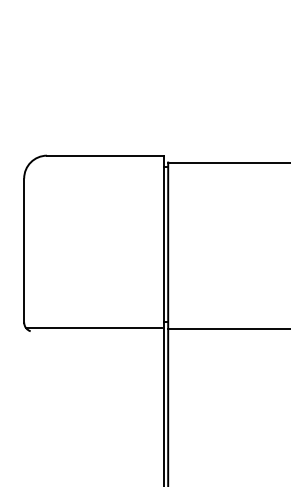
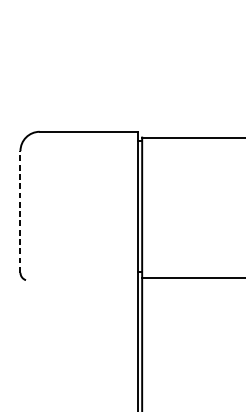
line: (24, 250) -> (20, 211), solid -> dashed
line: (93, 328) -> (79, 277), removed

